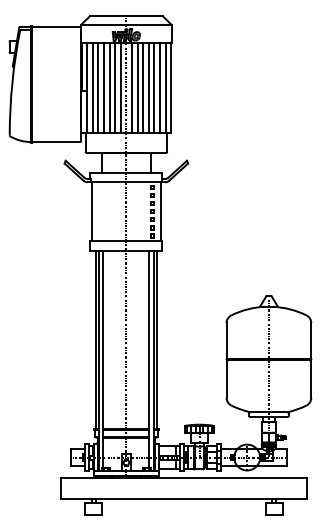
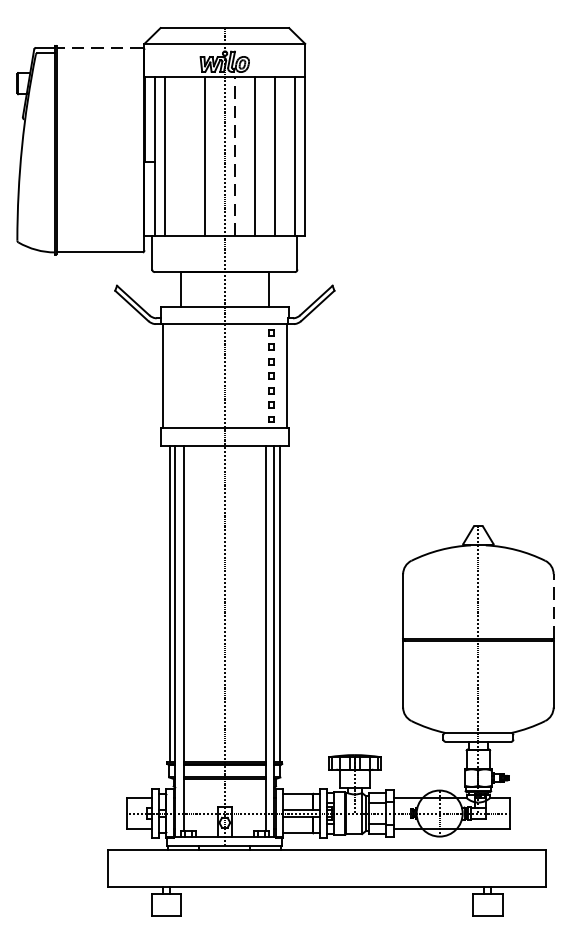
line: (55, 27) -> (98, 48), solid -> dashed
line: (98, 87) -> (175, 155), removed
line: (103, 87) -> (184, 155), removed
line: (109, 87) -> (194, 155), removed
line: (120, 87) -> (214, 155), removed
line: (132, 87) -> (235, 155), solid -> dashed
line: (137, 87) -> (244, 155), removed
line: (148, 87) -> (264, 155), removed
line: (160, 87) -> (285, 155), removed
line: (311, 340) -> (554, 605), solid -> dashed

